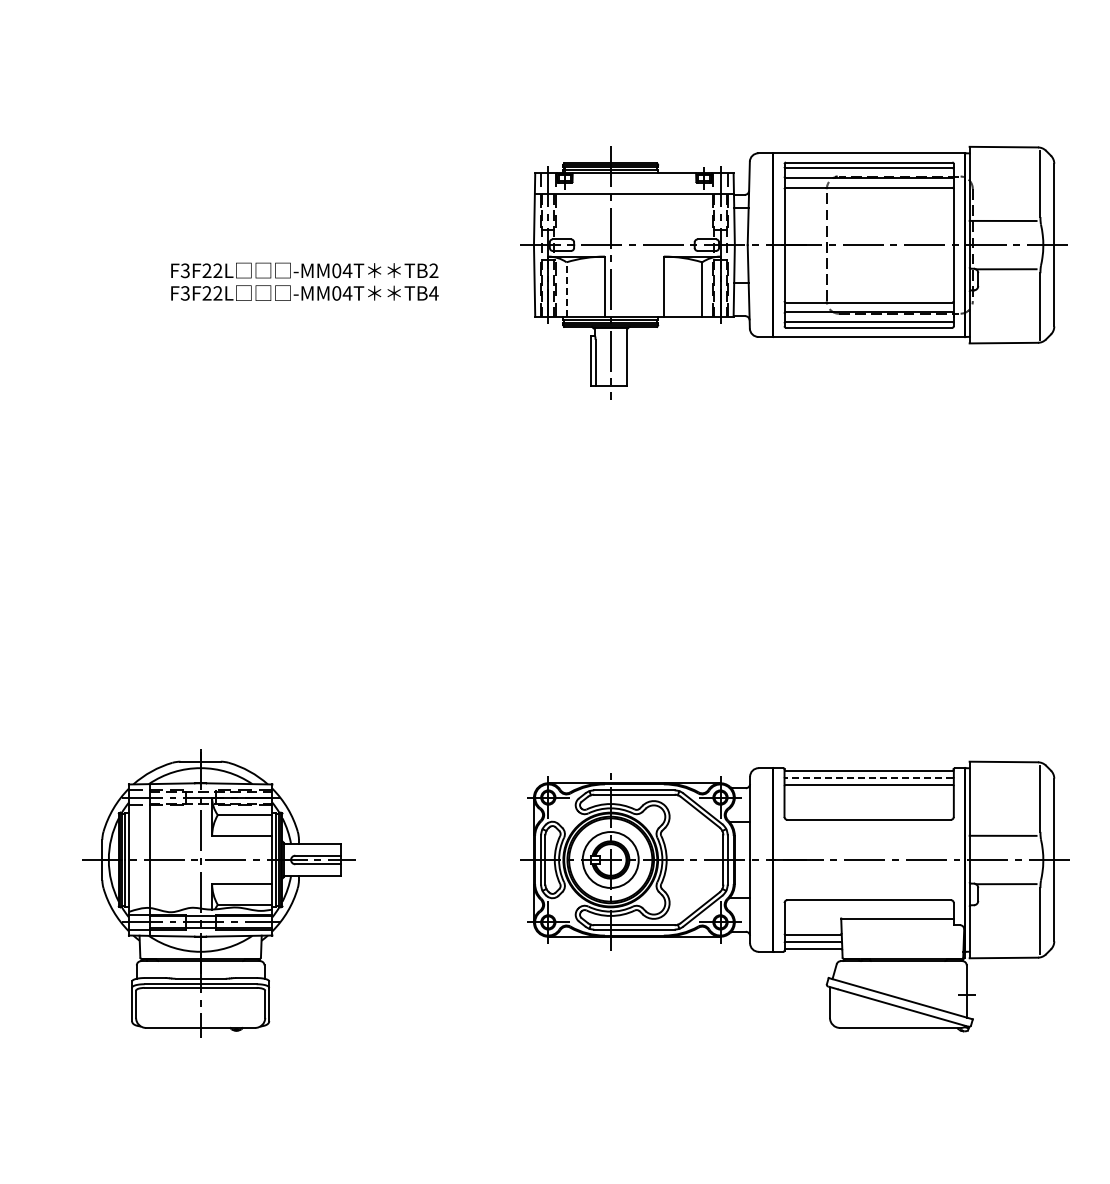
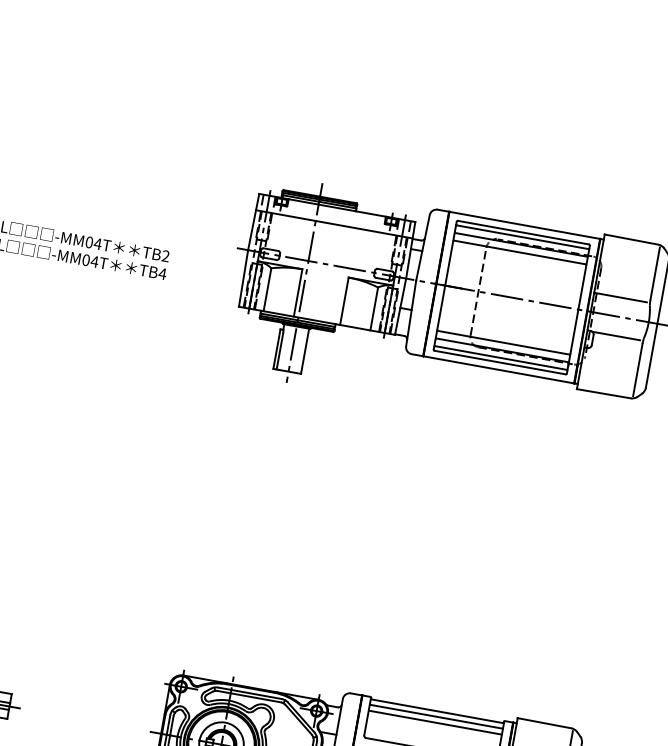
line: (566, 289) -> (267, 289), dashed -> solid
line: (869, 777) -> (436, 716), dashed -> solid

